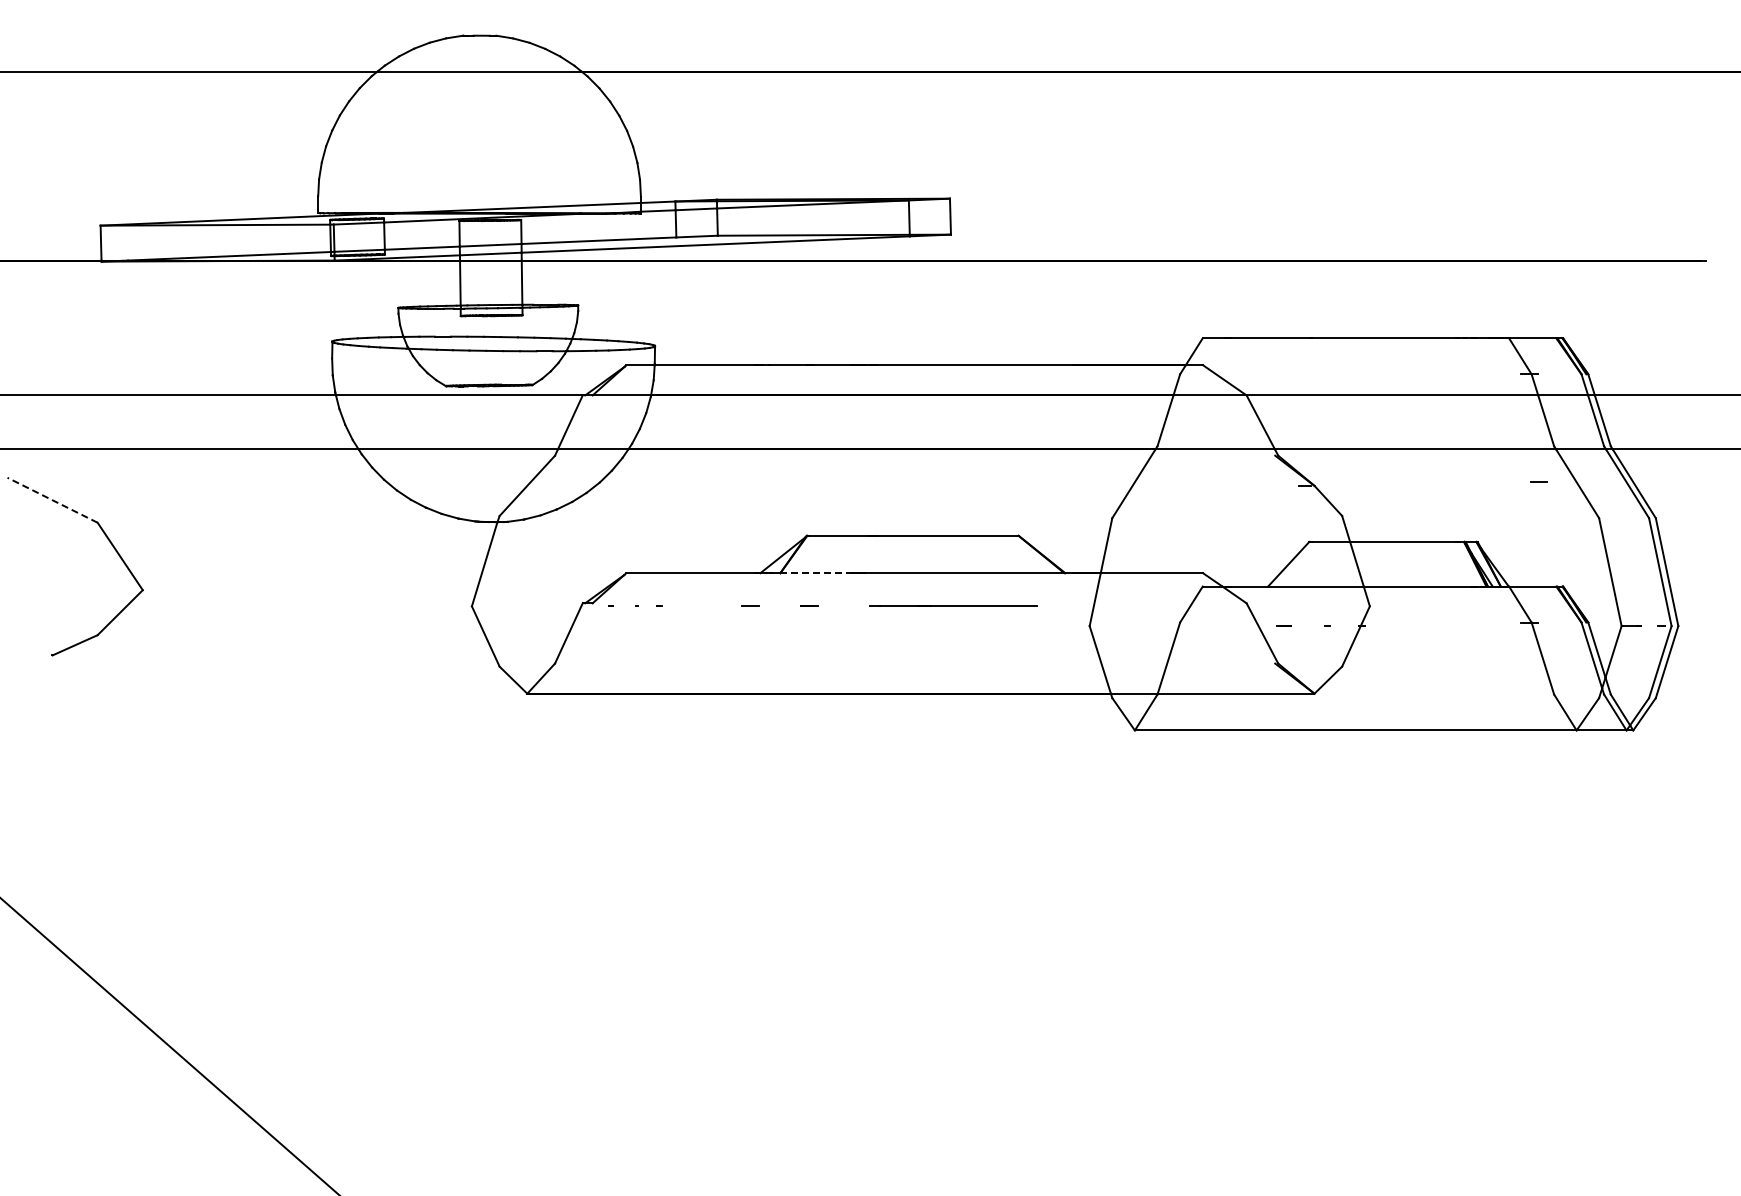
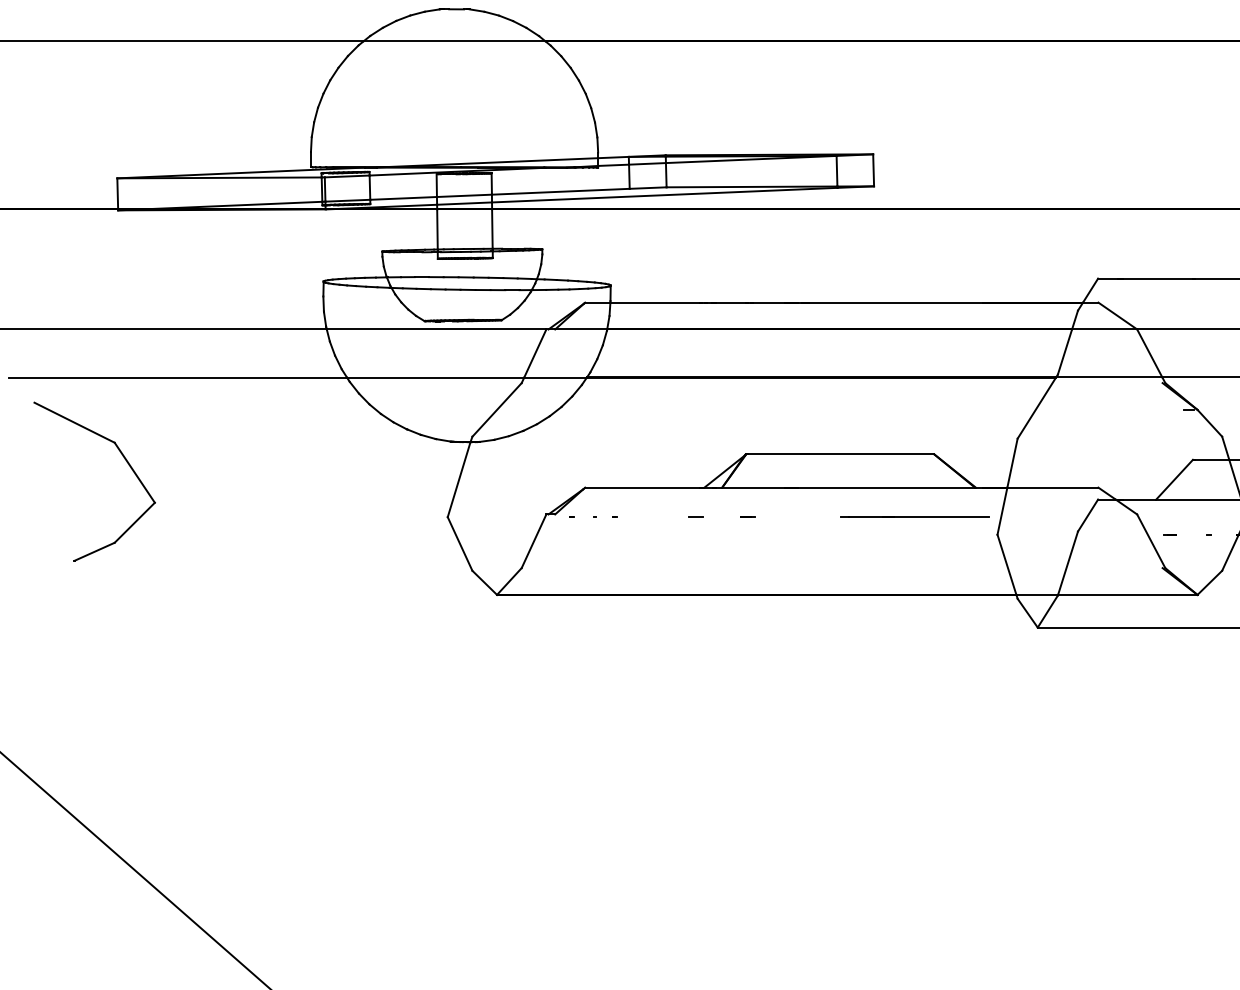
line: (52, 500) -> (74, 422), dashed -> solid
line: (818, 573) -> (756, 487), dashed -> solid
line: (953, 605) -> (914, 516), moved

